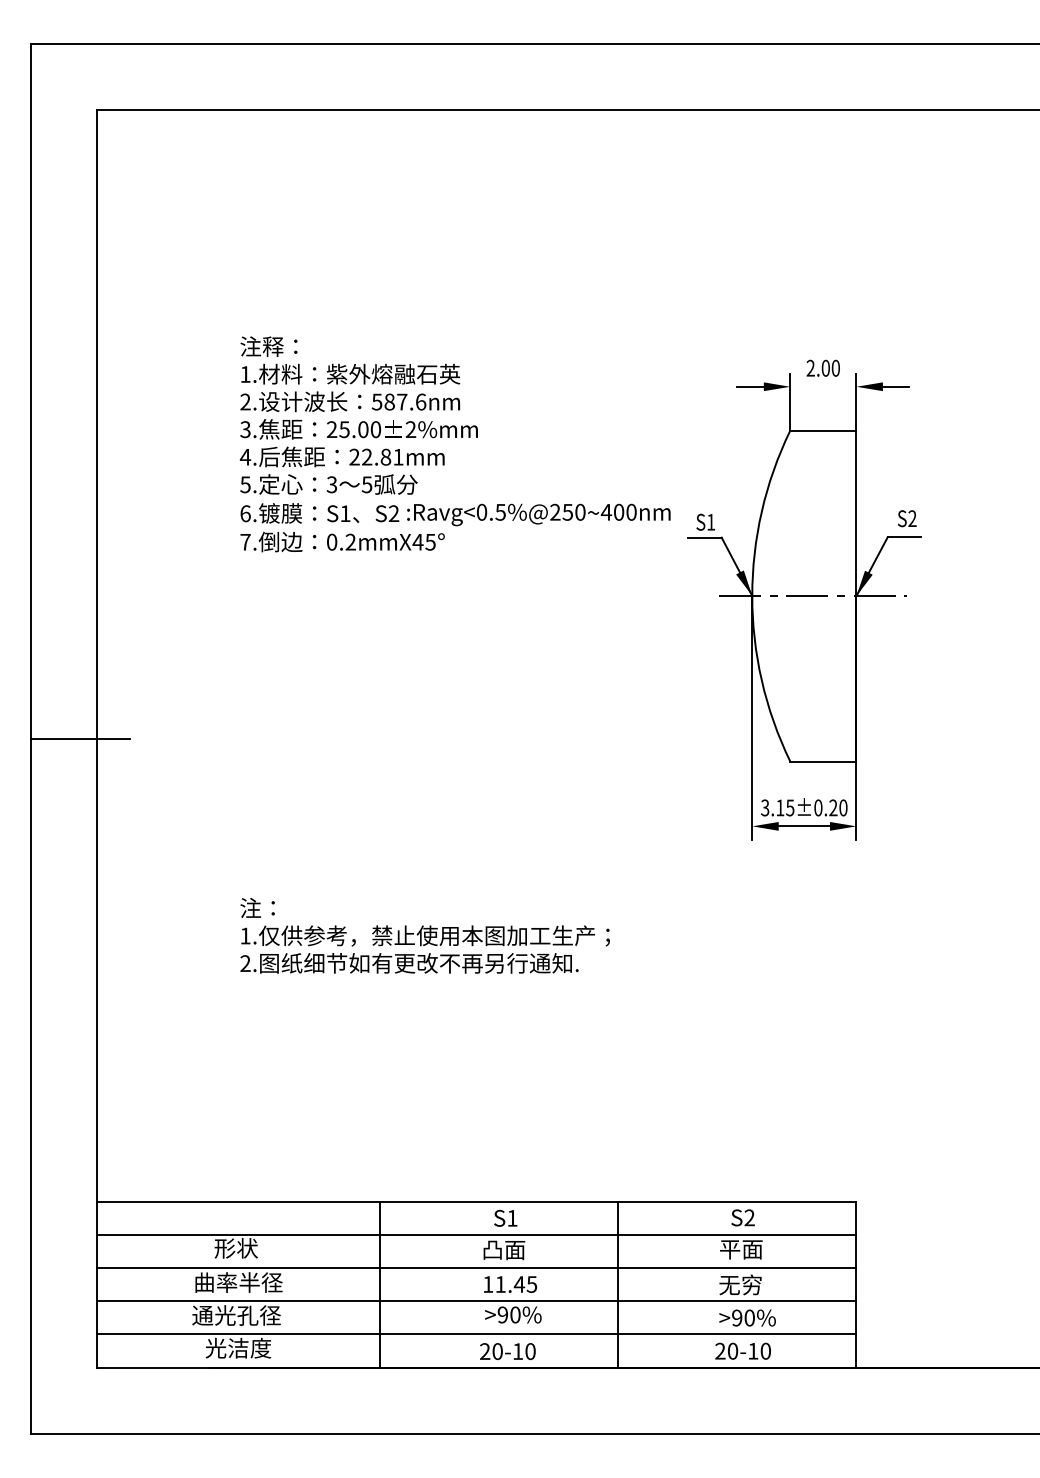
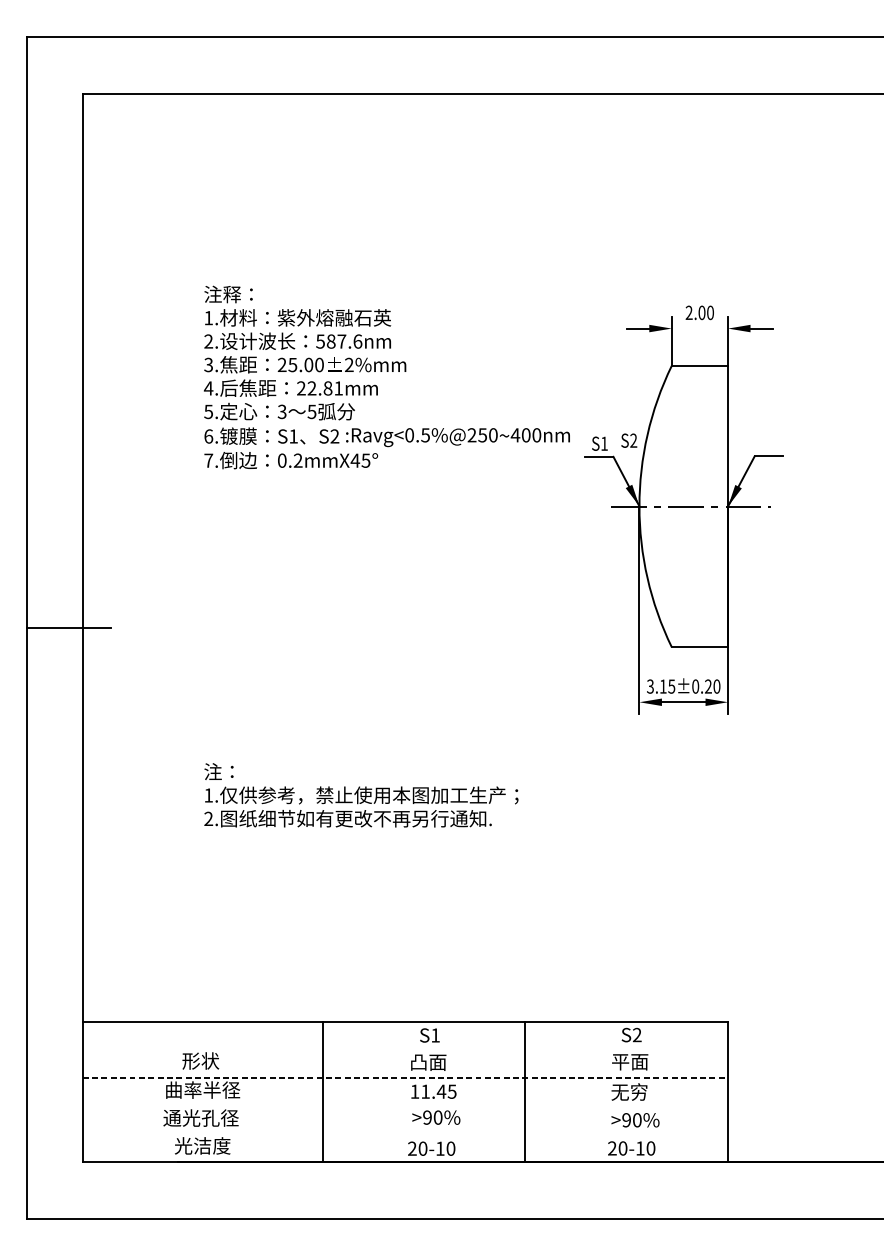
text: (907, 518) -> (629, 440), moved
line: (476, 1235) -> (405, 1050), removed
line: (477, 1268) -> (405, 1078), solid -> dashed
line: (476, 1301) -> (405, 1106), removed
line: (476, 1334) -> (405, 1134), removed

